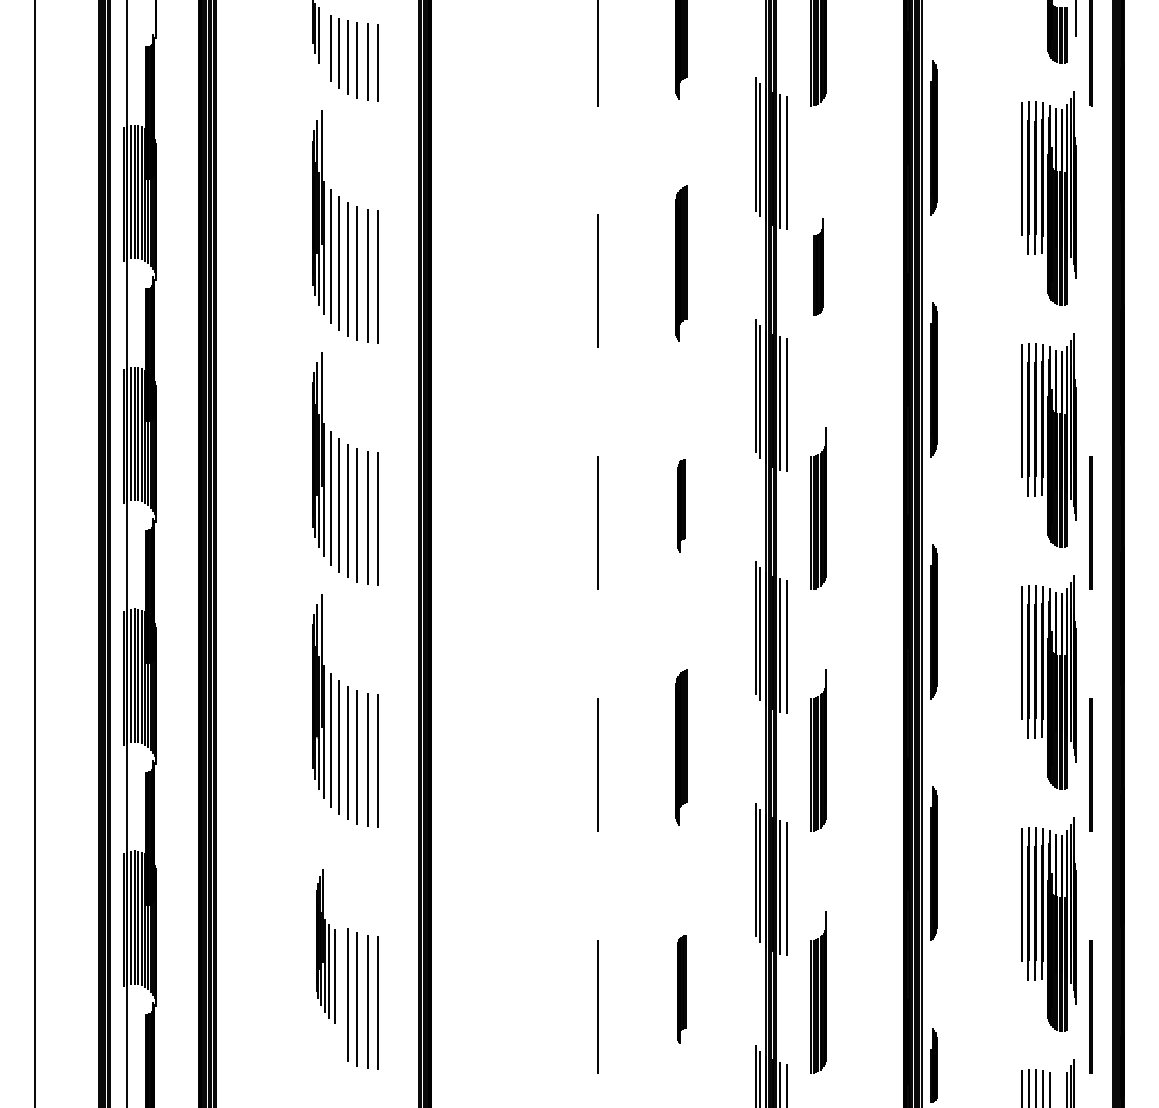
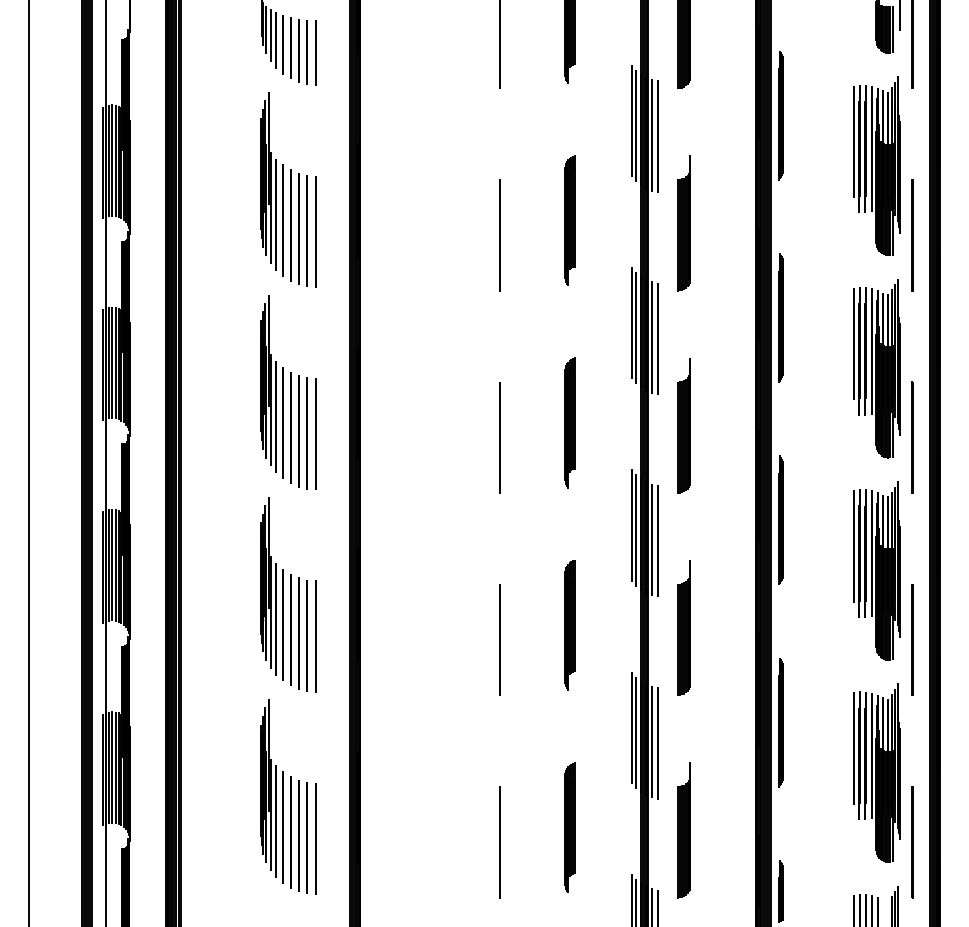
line: (323, 42) -> (270, 35), added
part: (818, 266) -> (684, 223), size x1.67
line: (1090, 280) -> (911, 234), added
part: (681, 505) -> (569, 422), size x1.67
part: (325, 946) -> (272, 791), size x1.43
part: (681, 989) -> (569, 827), size x1.43

